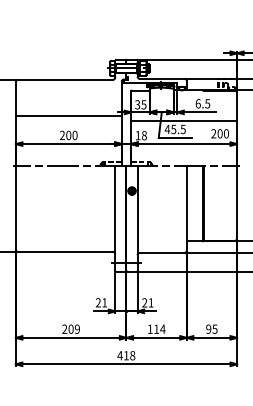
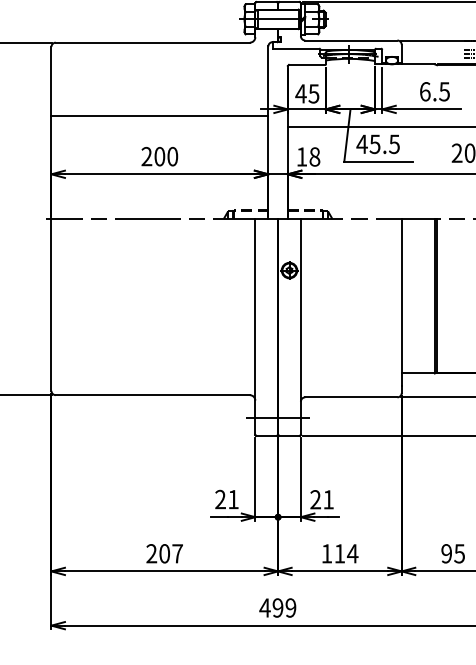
text: (137, 104) -> (300, 93), 35 -> 45
text: (76, 328) -> (175, 552), 209 -> 207
text: (129, 355) -> (284, 607), 418 -> 499

